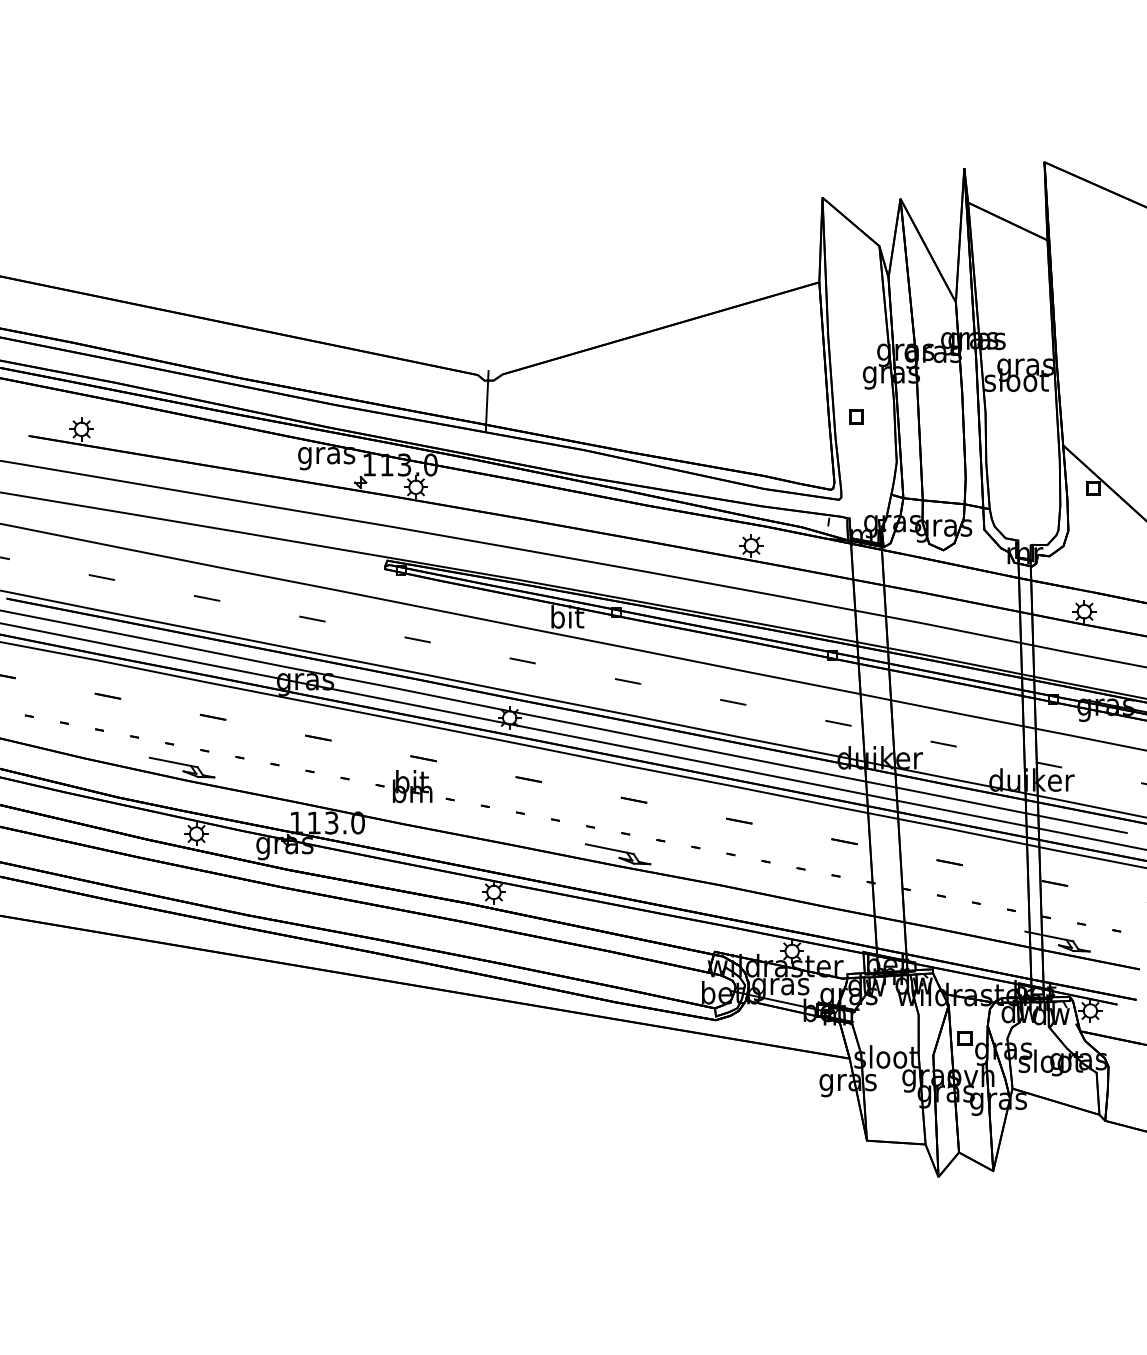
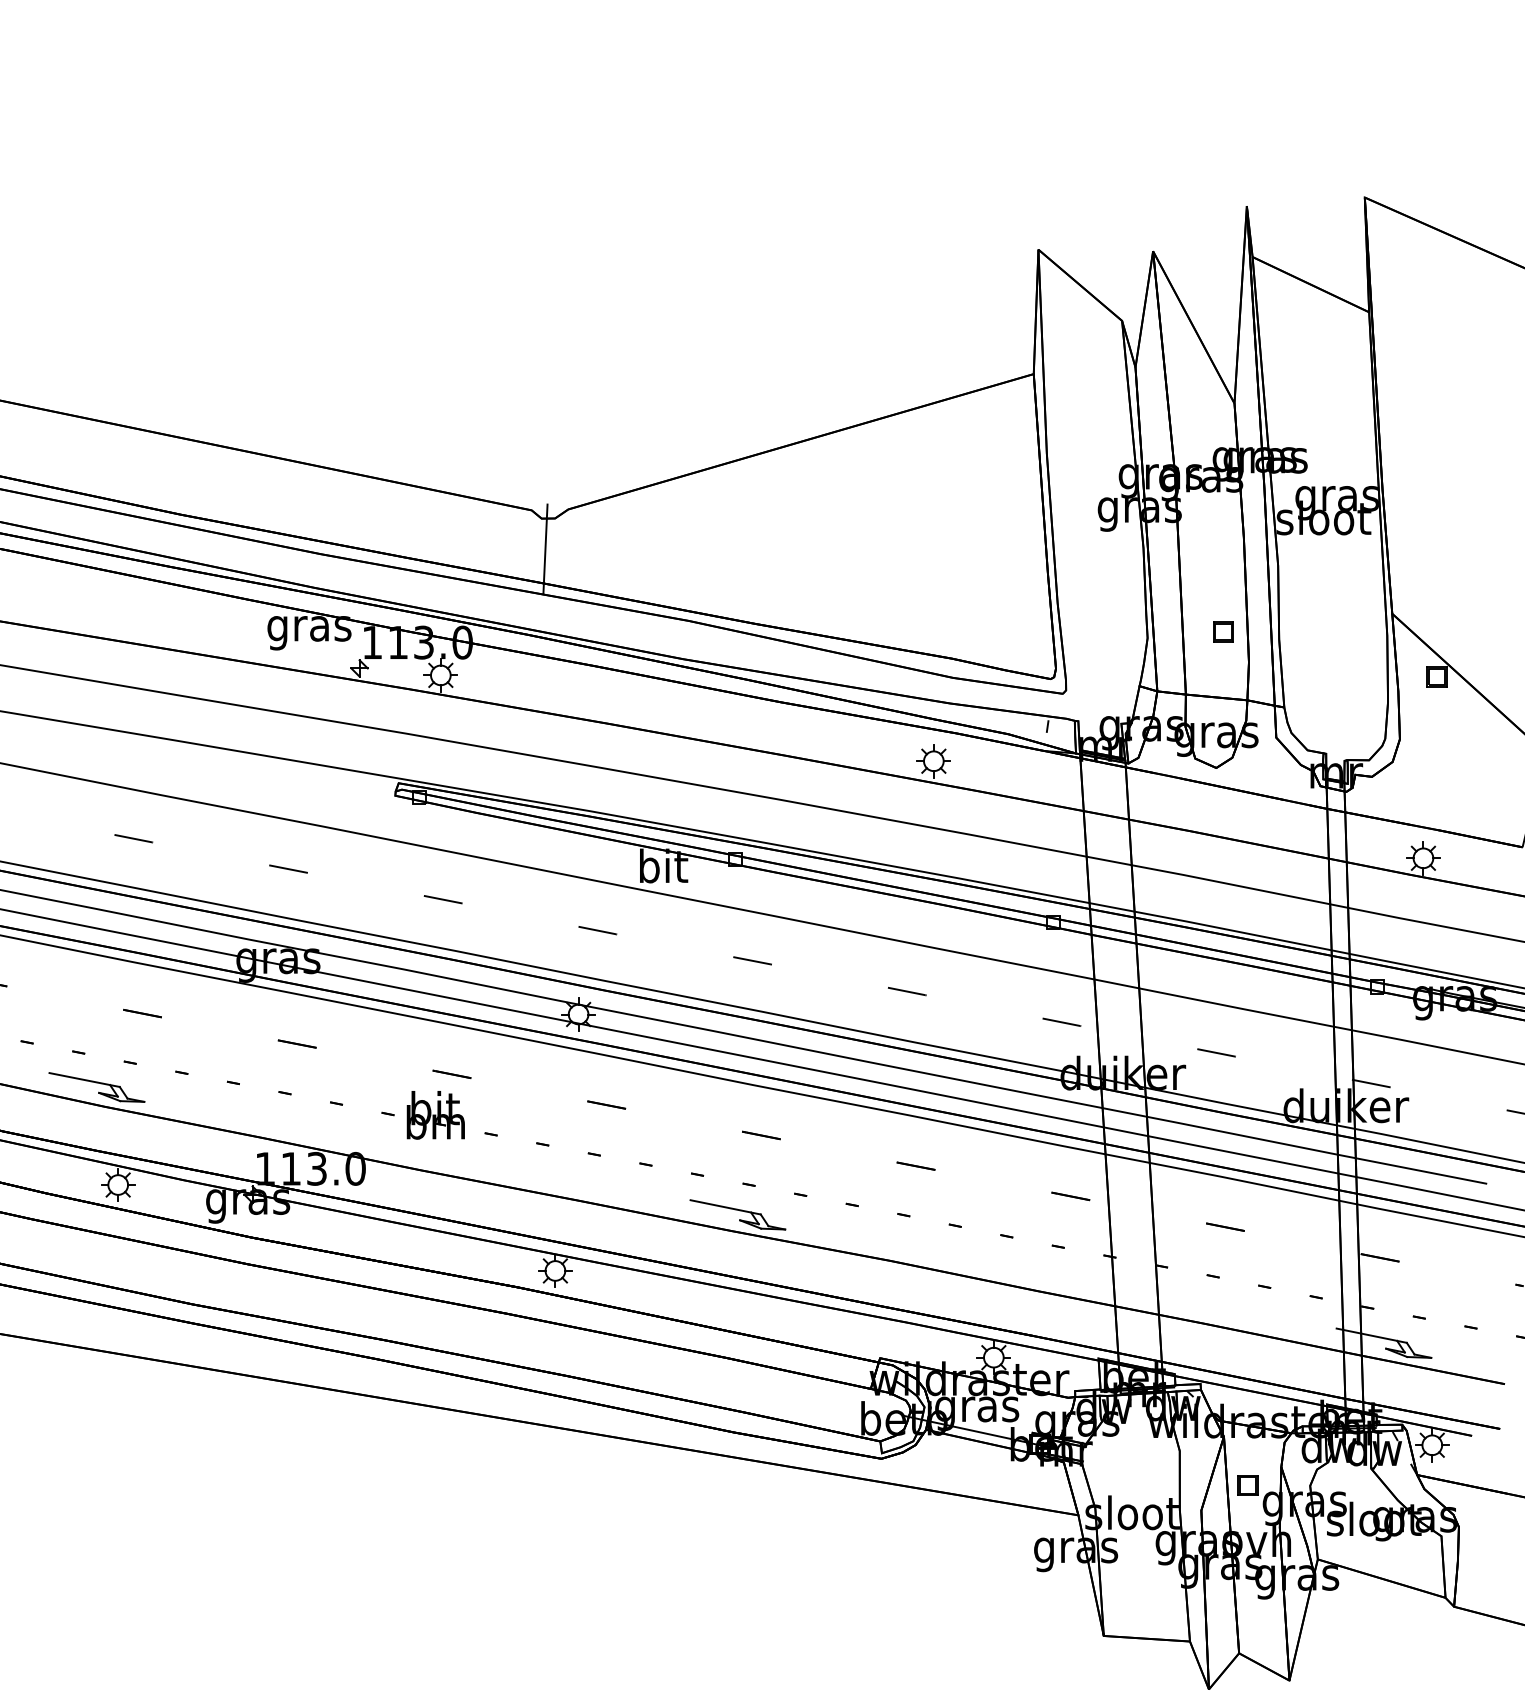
part: (856, 416) -> (1223, 631), moved

